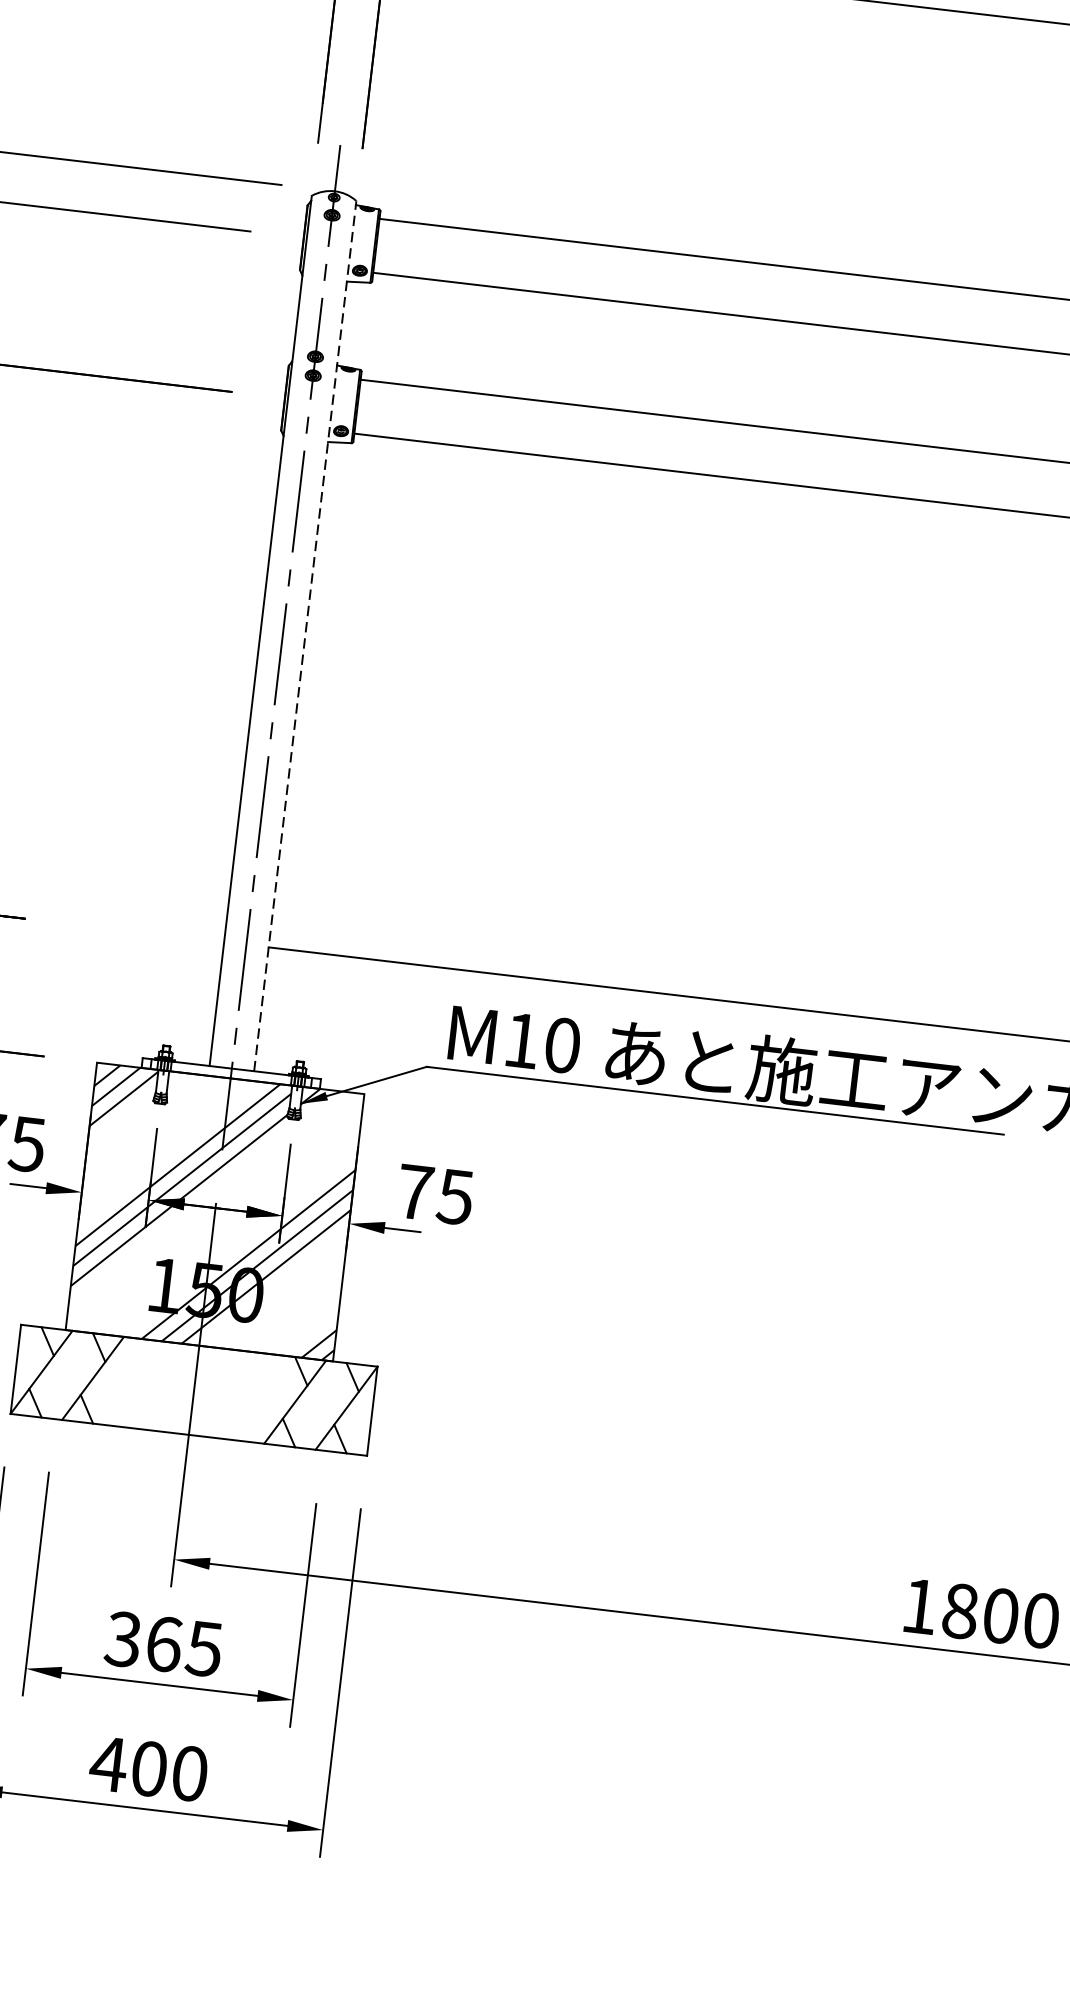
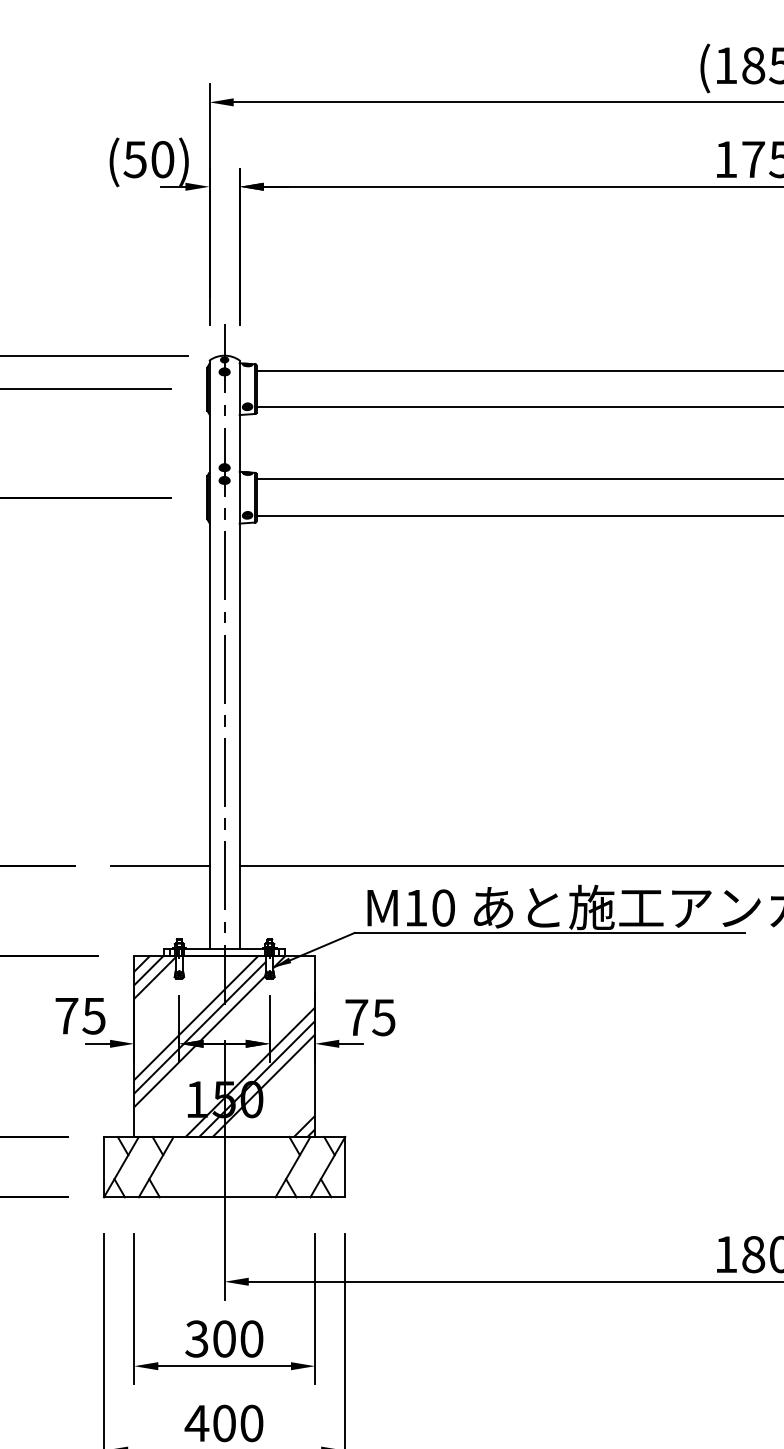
line: (305, 635) -> (239, 654), dashed -> solid
line: (150, 933) -> (159, 865), added
text: (184, 1645) -> (238, 1338), 365 -> 300

